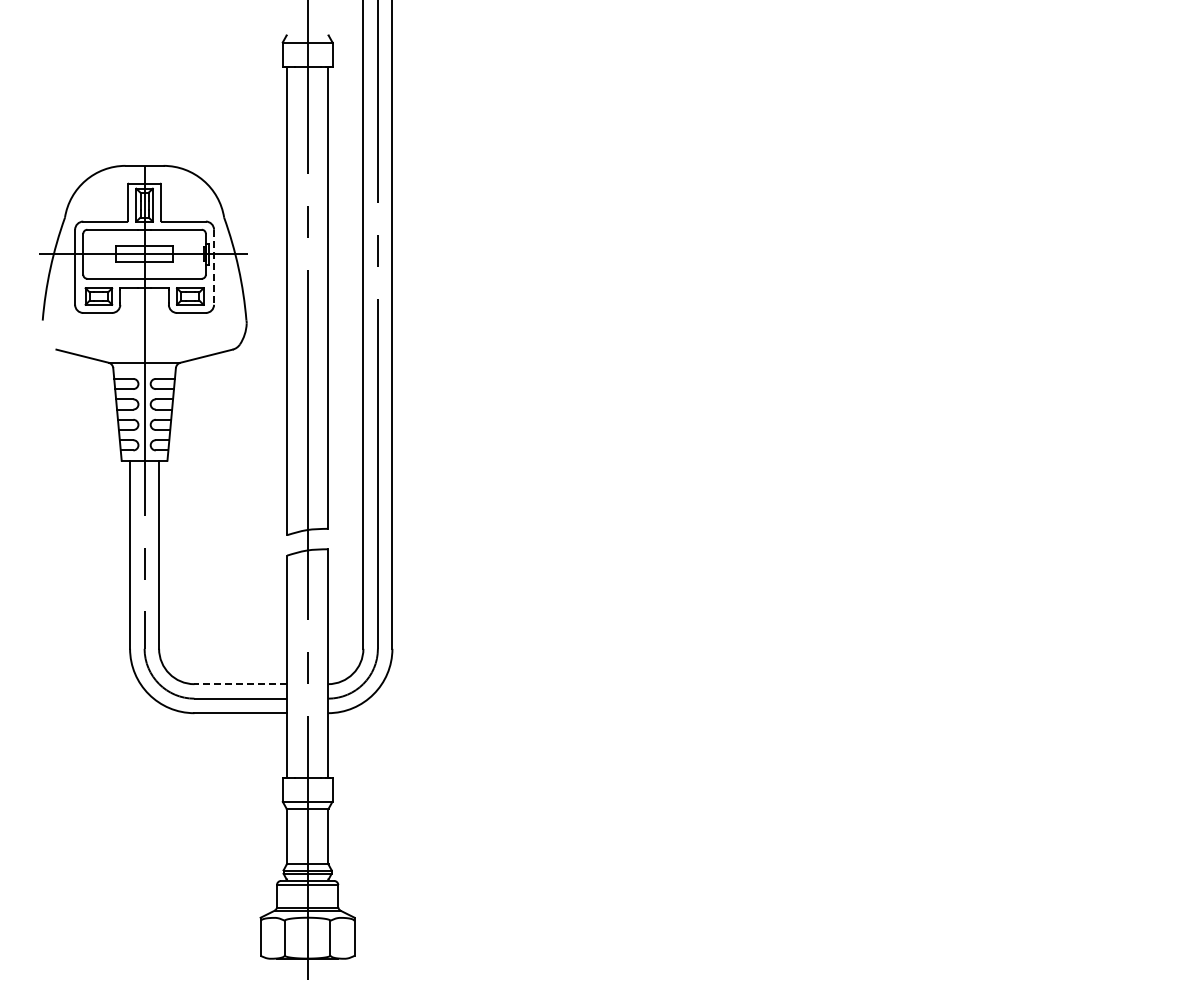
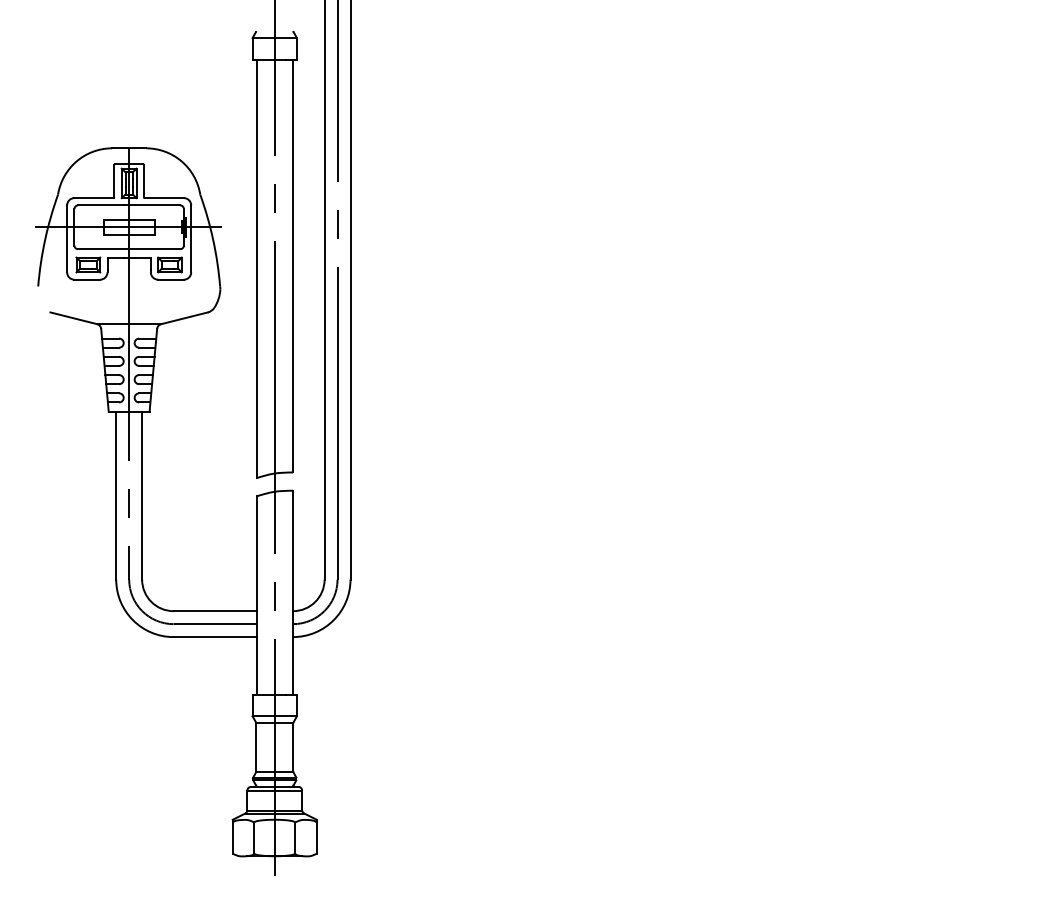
line: (214, 267) -> (191, 239), dashed -> solid
line: (240, 684) -> (214, 611), dashed -> solid

